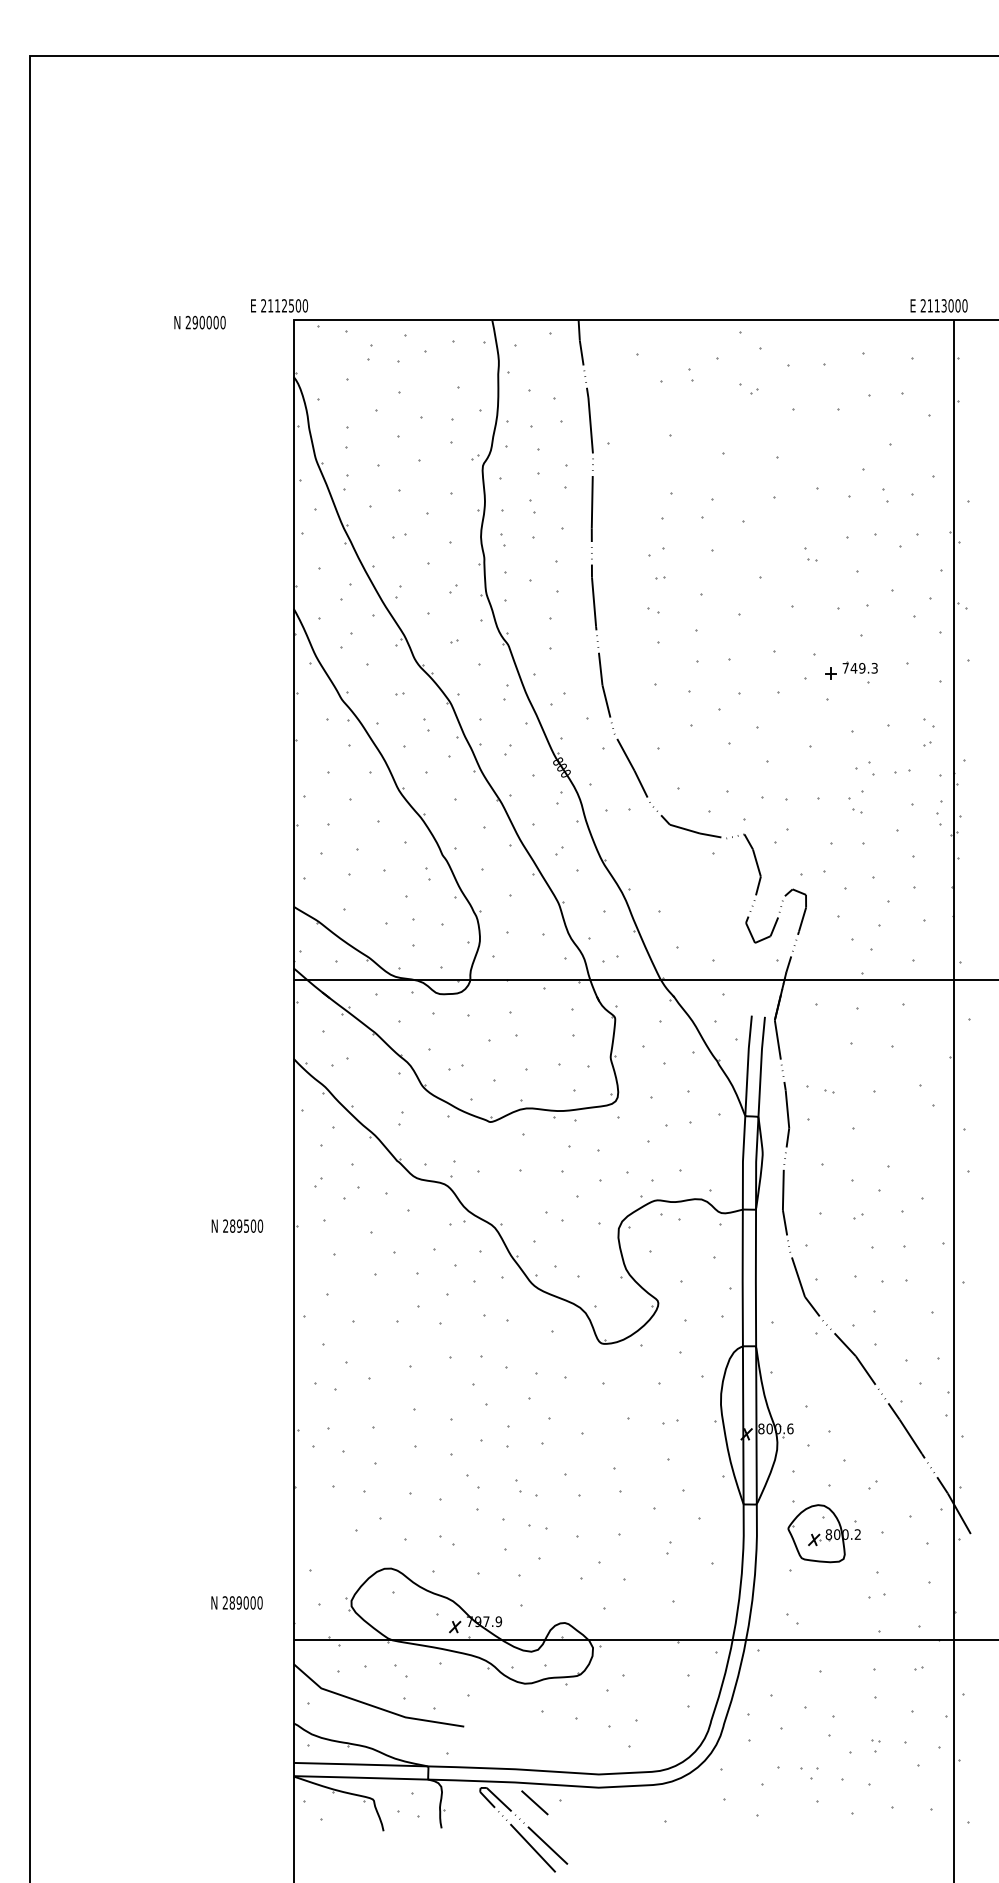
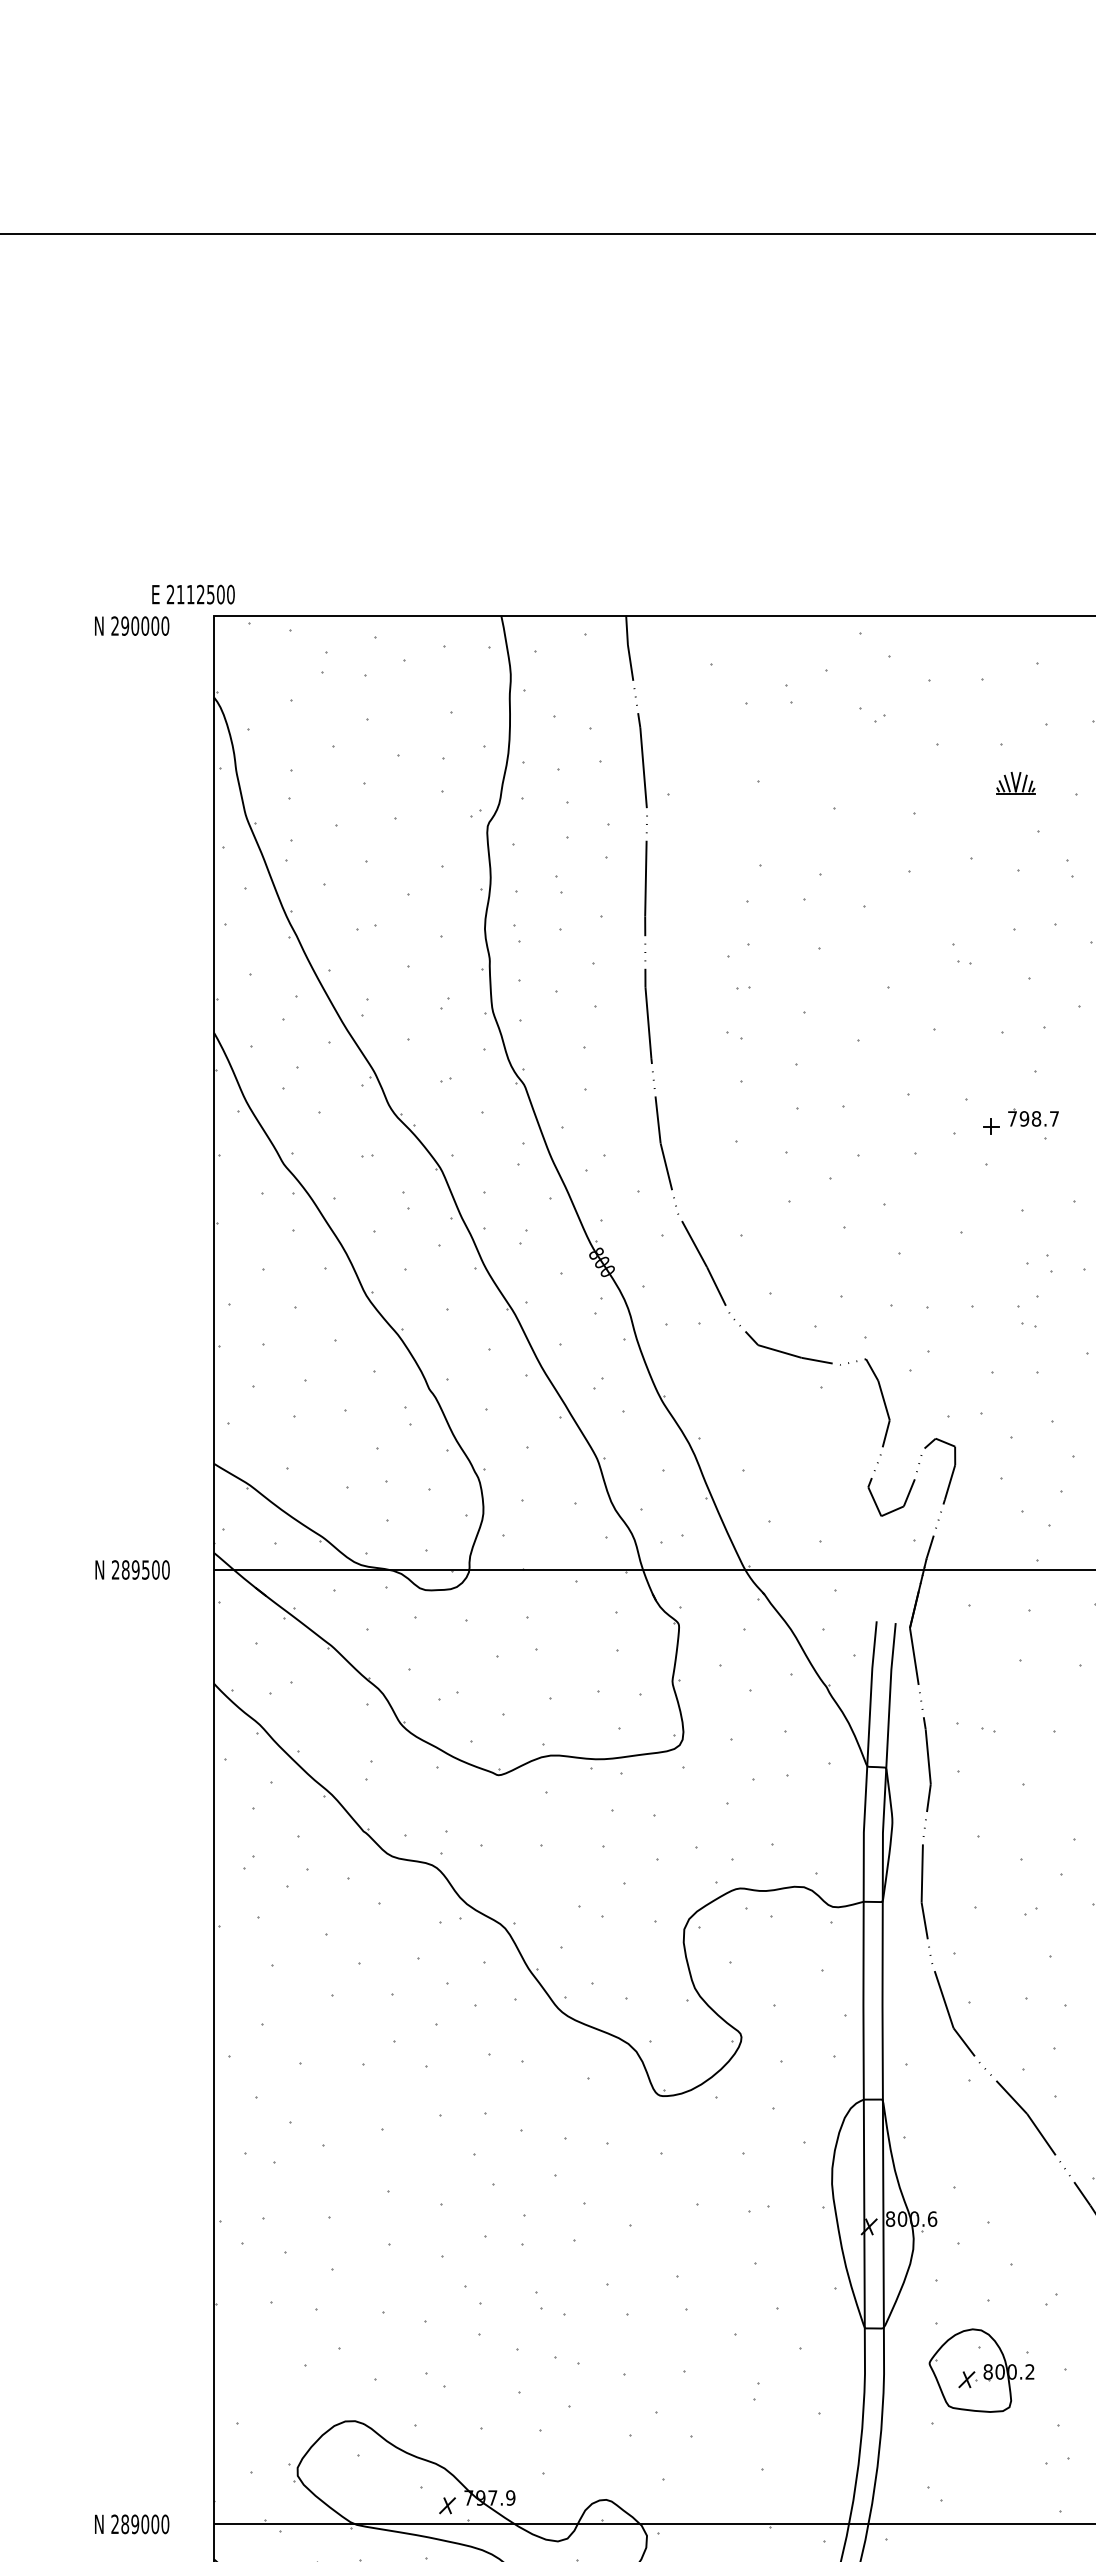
text: (199, 322) -> (131, 625), moved
part: (847, 435) -> (1015, 782), added
text: (863, 667) -> (1038, 1117), 749.3 -> 798.7
text: (237, 1225) -> (132, 1569), moved
text: (236, 1602) -> (131, 2523), moved

